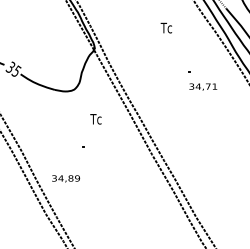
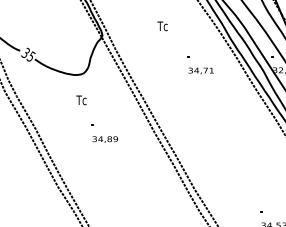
text: (166, 28) -> (162, 26), moved
text: (95, 119) -> (81, 100), moved
text: (65, 178) -> (104, 139), moved

